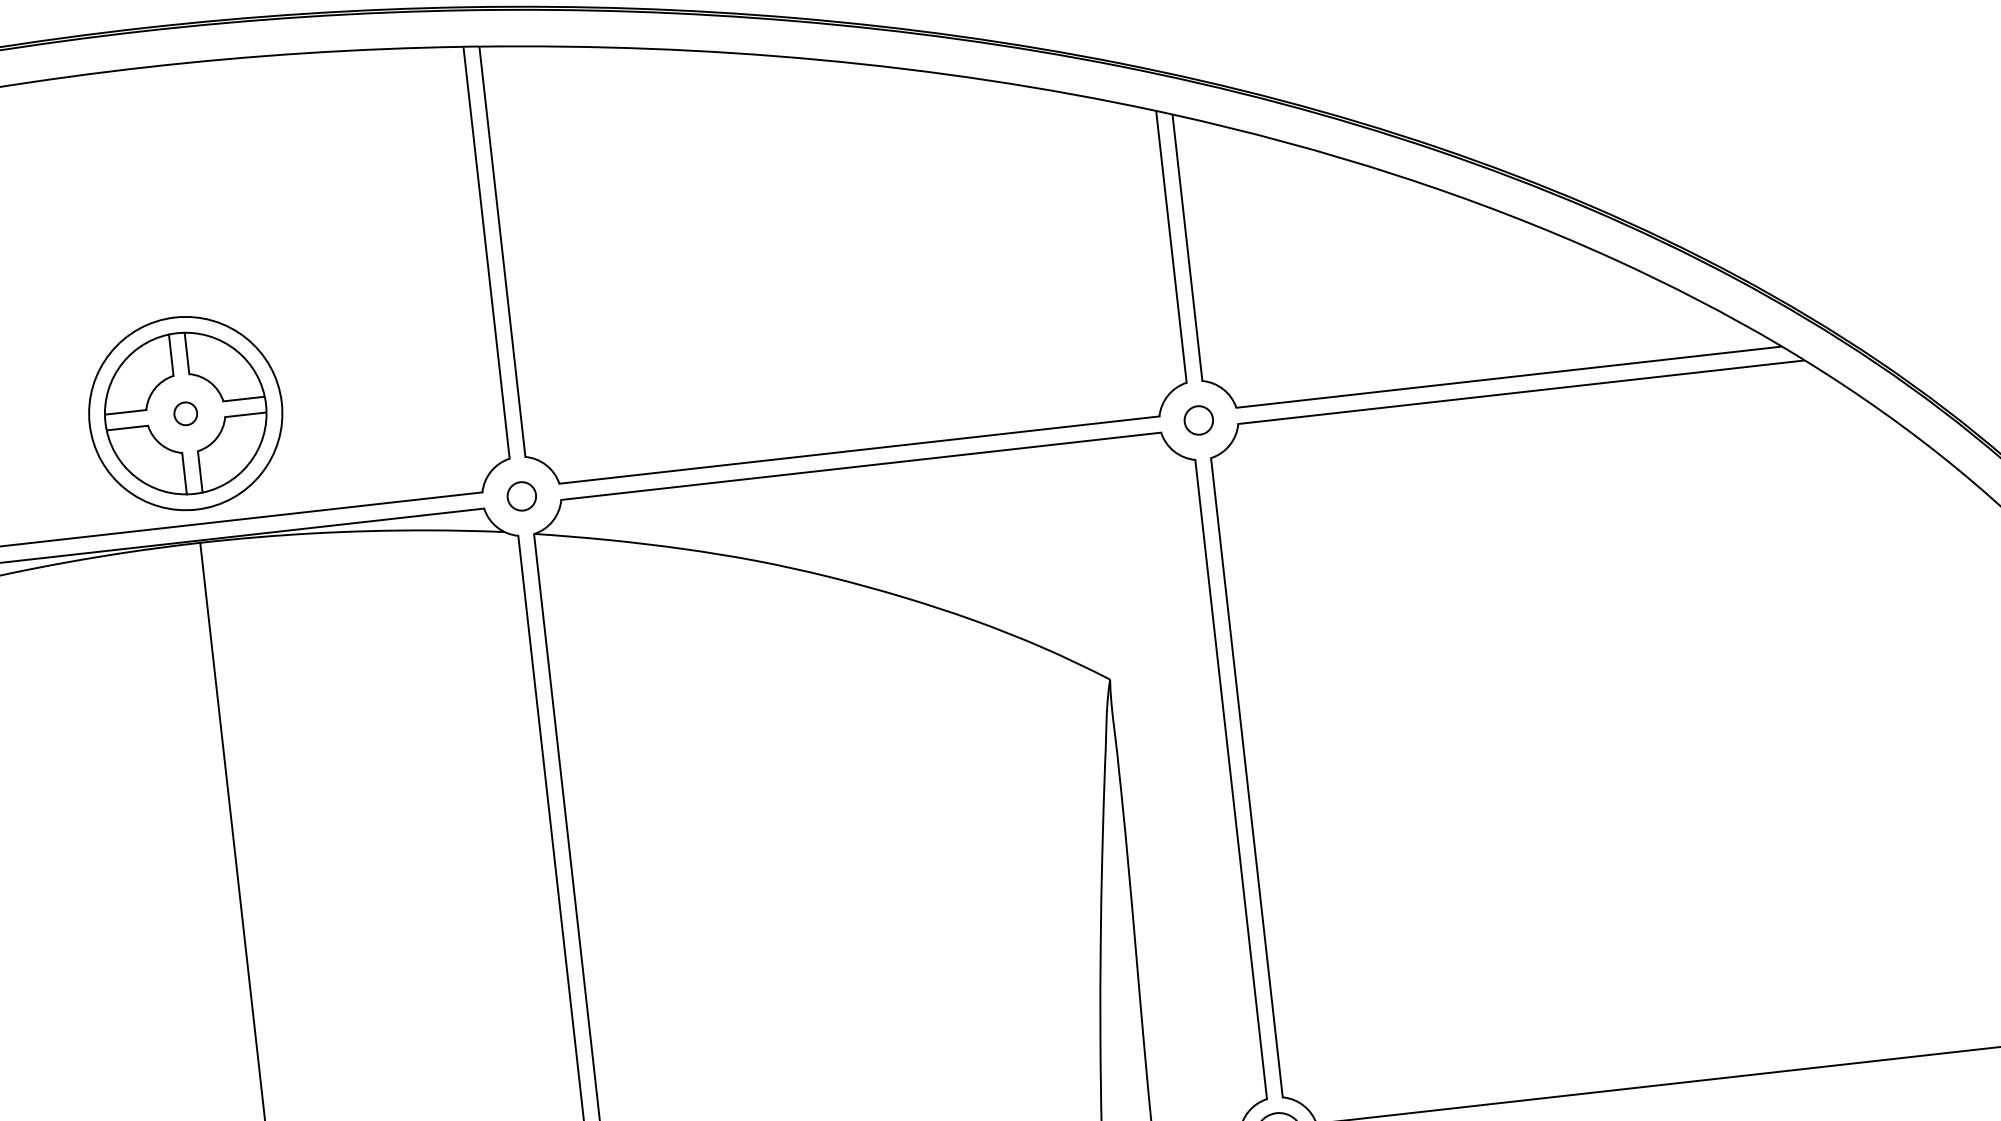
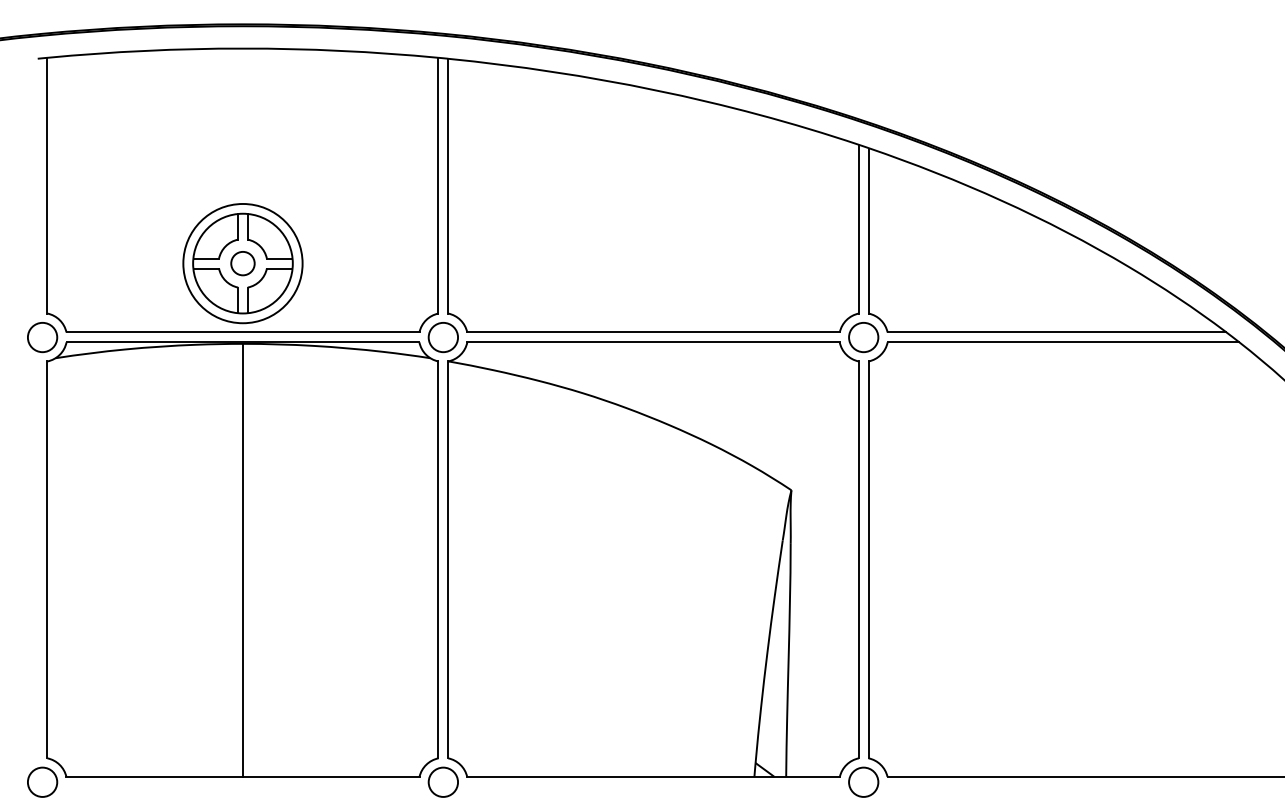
circle: (184, 413) -> (242, 263), size x1.67
circle: (1198, 420) -> (863, 337), size x1.67
circle: (522, 496) -> (443, 337), size x1.67

